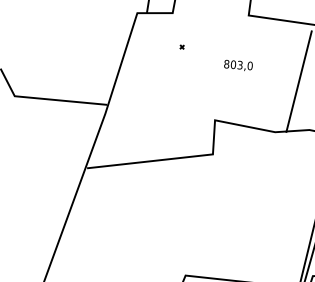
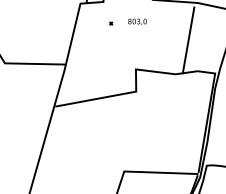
text: (238, 65) -> (137, 21), moved

